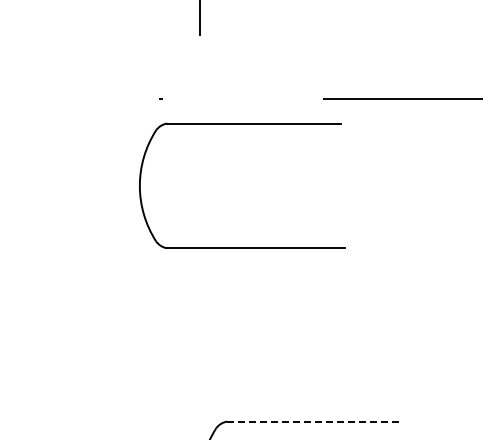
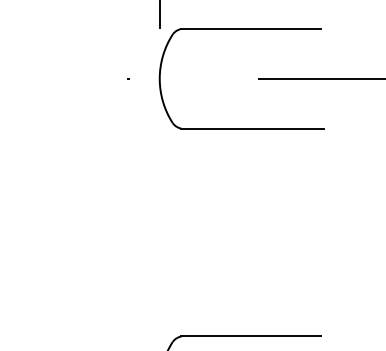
part: (242, 124) -> (241, 29), moved
line: (314, 421) -> (251, 336), dashed -> solid

